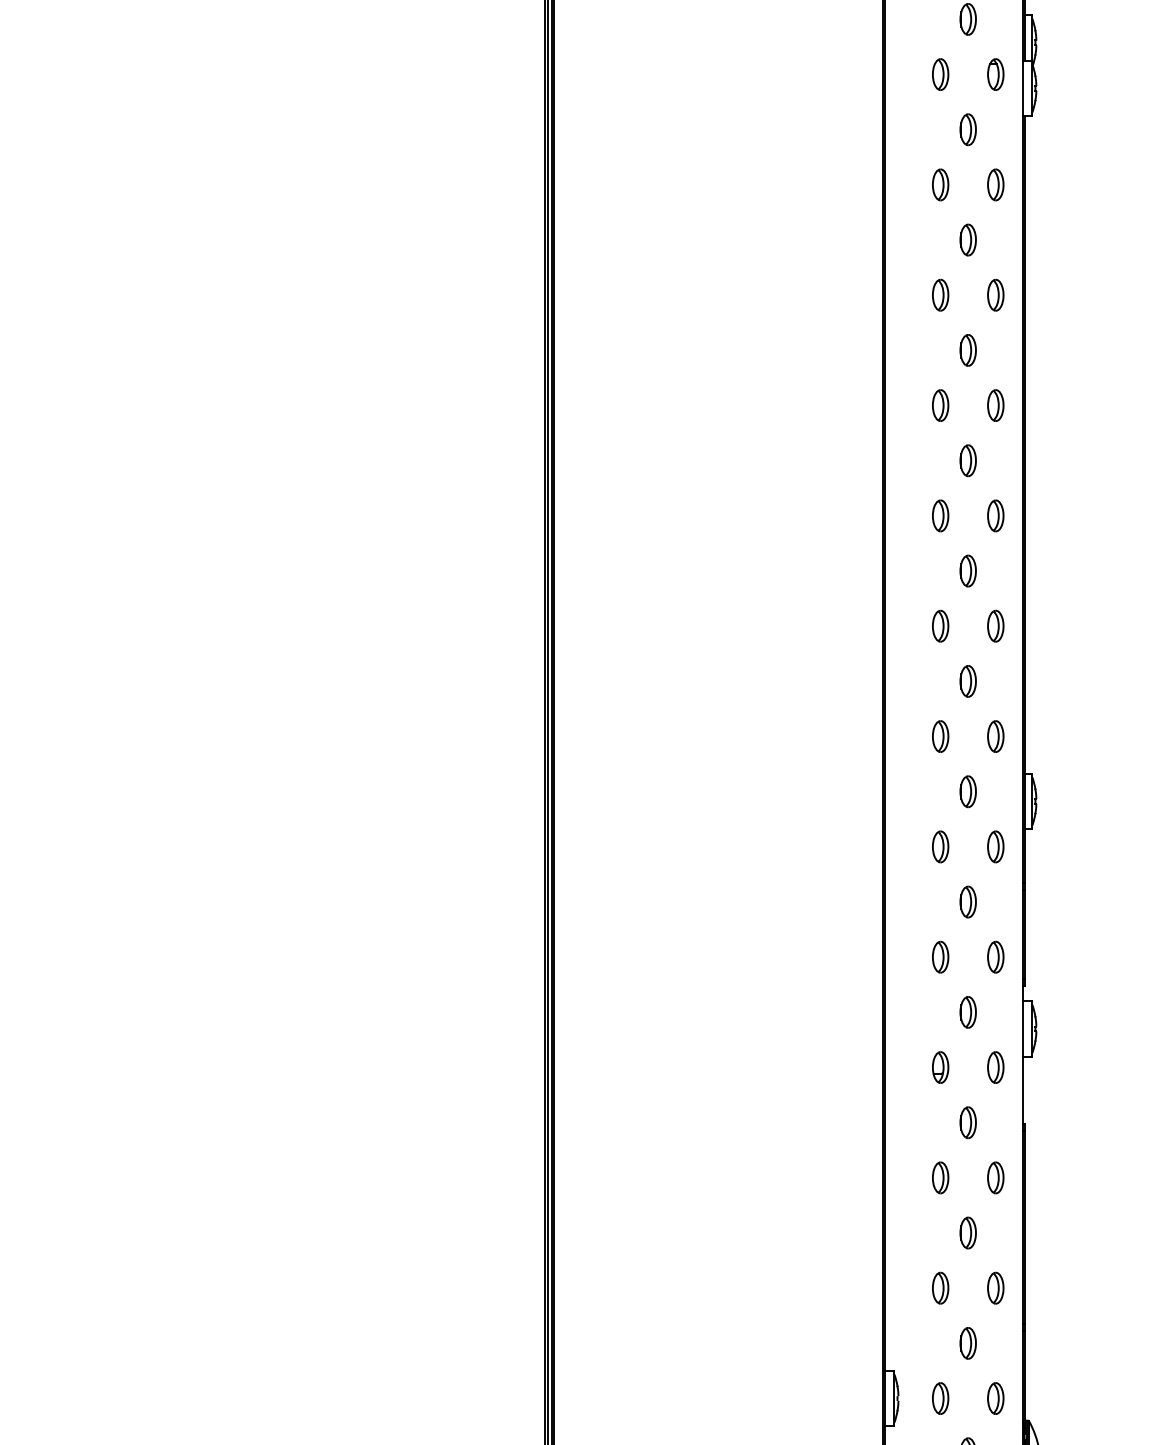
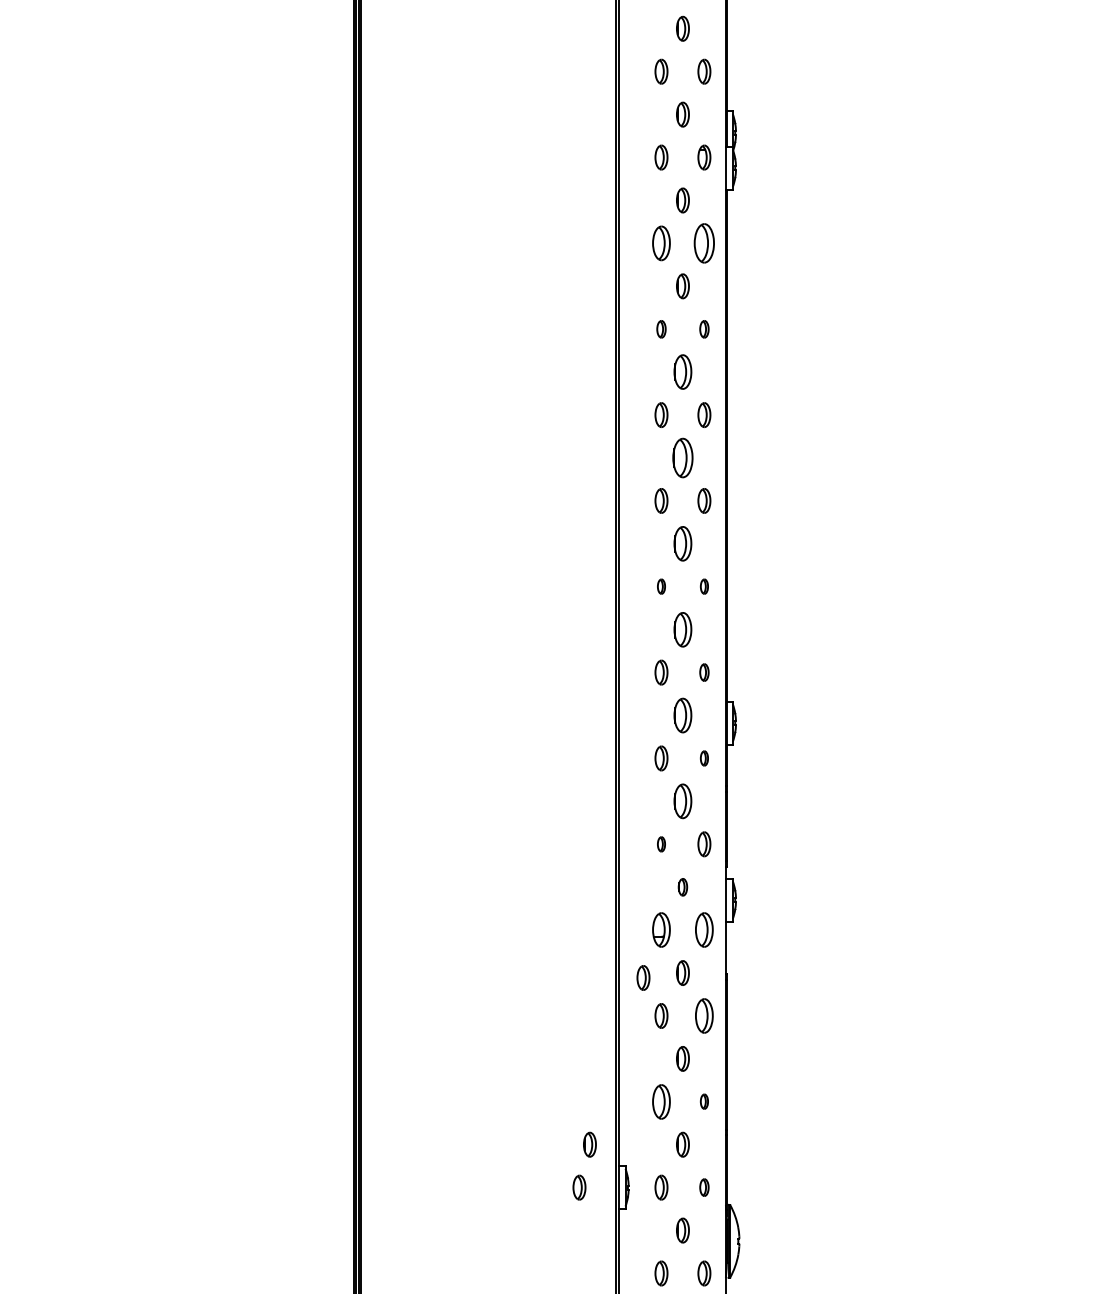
part: (940, 185) -> (661, 243), size x1.4
part: (995, 185) -> (704, 243), size x1.6
part: (940, 295) -> (661, 329), size x0.7
part: (995, 295) -> (704, 329), size x0.7
part: (967, 350) -> (682, 372), size x1.4
part: (967, 460) -> (682, 457), size x1.6
part: (967, 570) -> (682, 543), size x1.4
part: (940, 625) -> (661, 586), size x0.6
part: (995, 625) -> (704, 586), size x0.6
part: (967, 681) -> (682, 629), size x1.4
part: (995, 736) -> (704, 672), size x0.7
part: (967, 791) -> (682, 715), size x1.4
part: (995, 846) -> (704, 758), size x0.6
part: (967, 902) -> (682, 801), size x1.4
part: (940, 957) -> (661, 844), size x0.6
part: (967, 1012) -> (682, 887), size x0.7
part: (940, 1068) -> (661, 930), size x1.4
part: (995, 1068) -> (704, 930), size x1.4
part: (917, 1128) -> (643, 977), added
part: (995, 1177) -> (704, 1015), size x1.4
part: (940, 1287) -> (661, 1101), size x1.4
part: (995, 1287) -> (704, 1101), size x0.6
part: (848, 1343) -> (589, 1144), added
part: (835, 1398) -> (579, 1187), added
part: (995, 1398) -> (704, 1187), size x0.7

